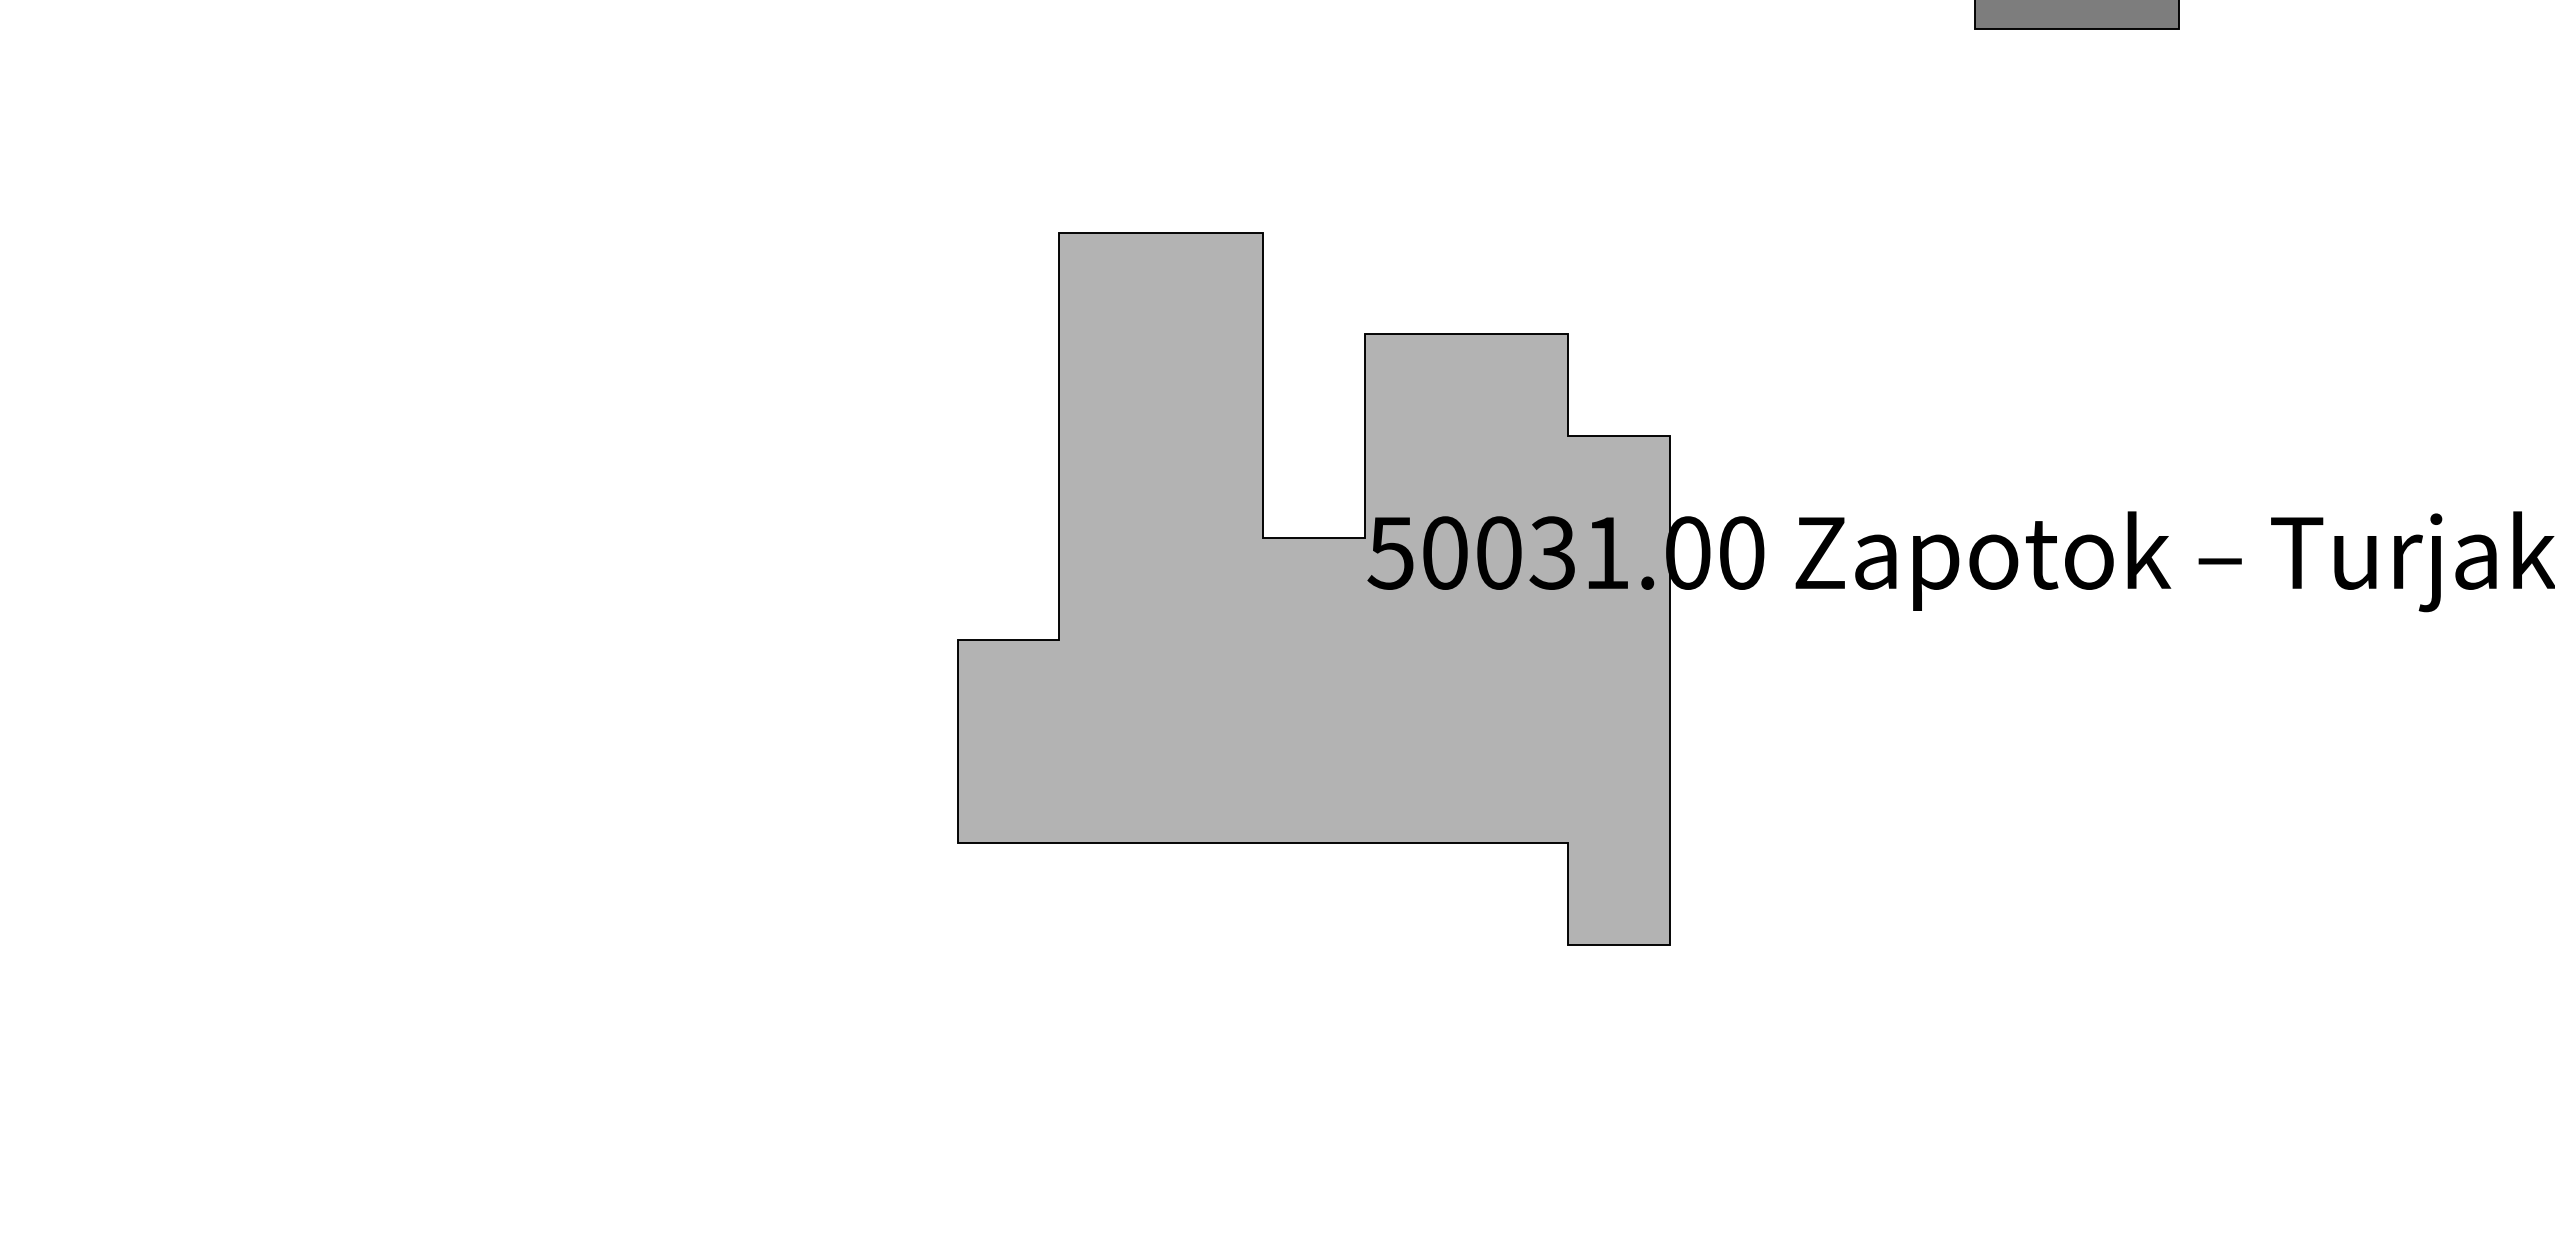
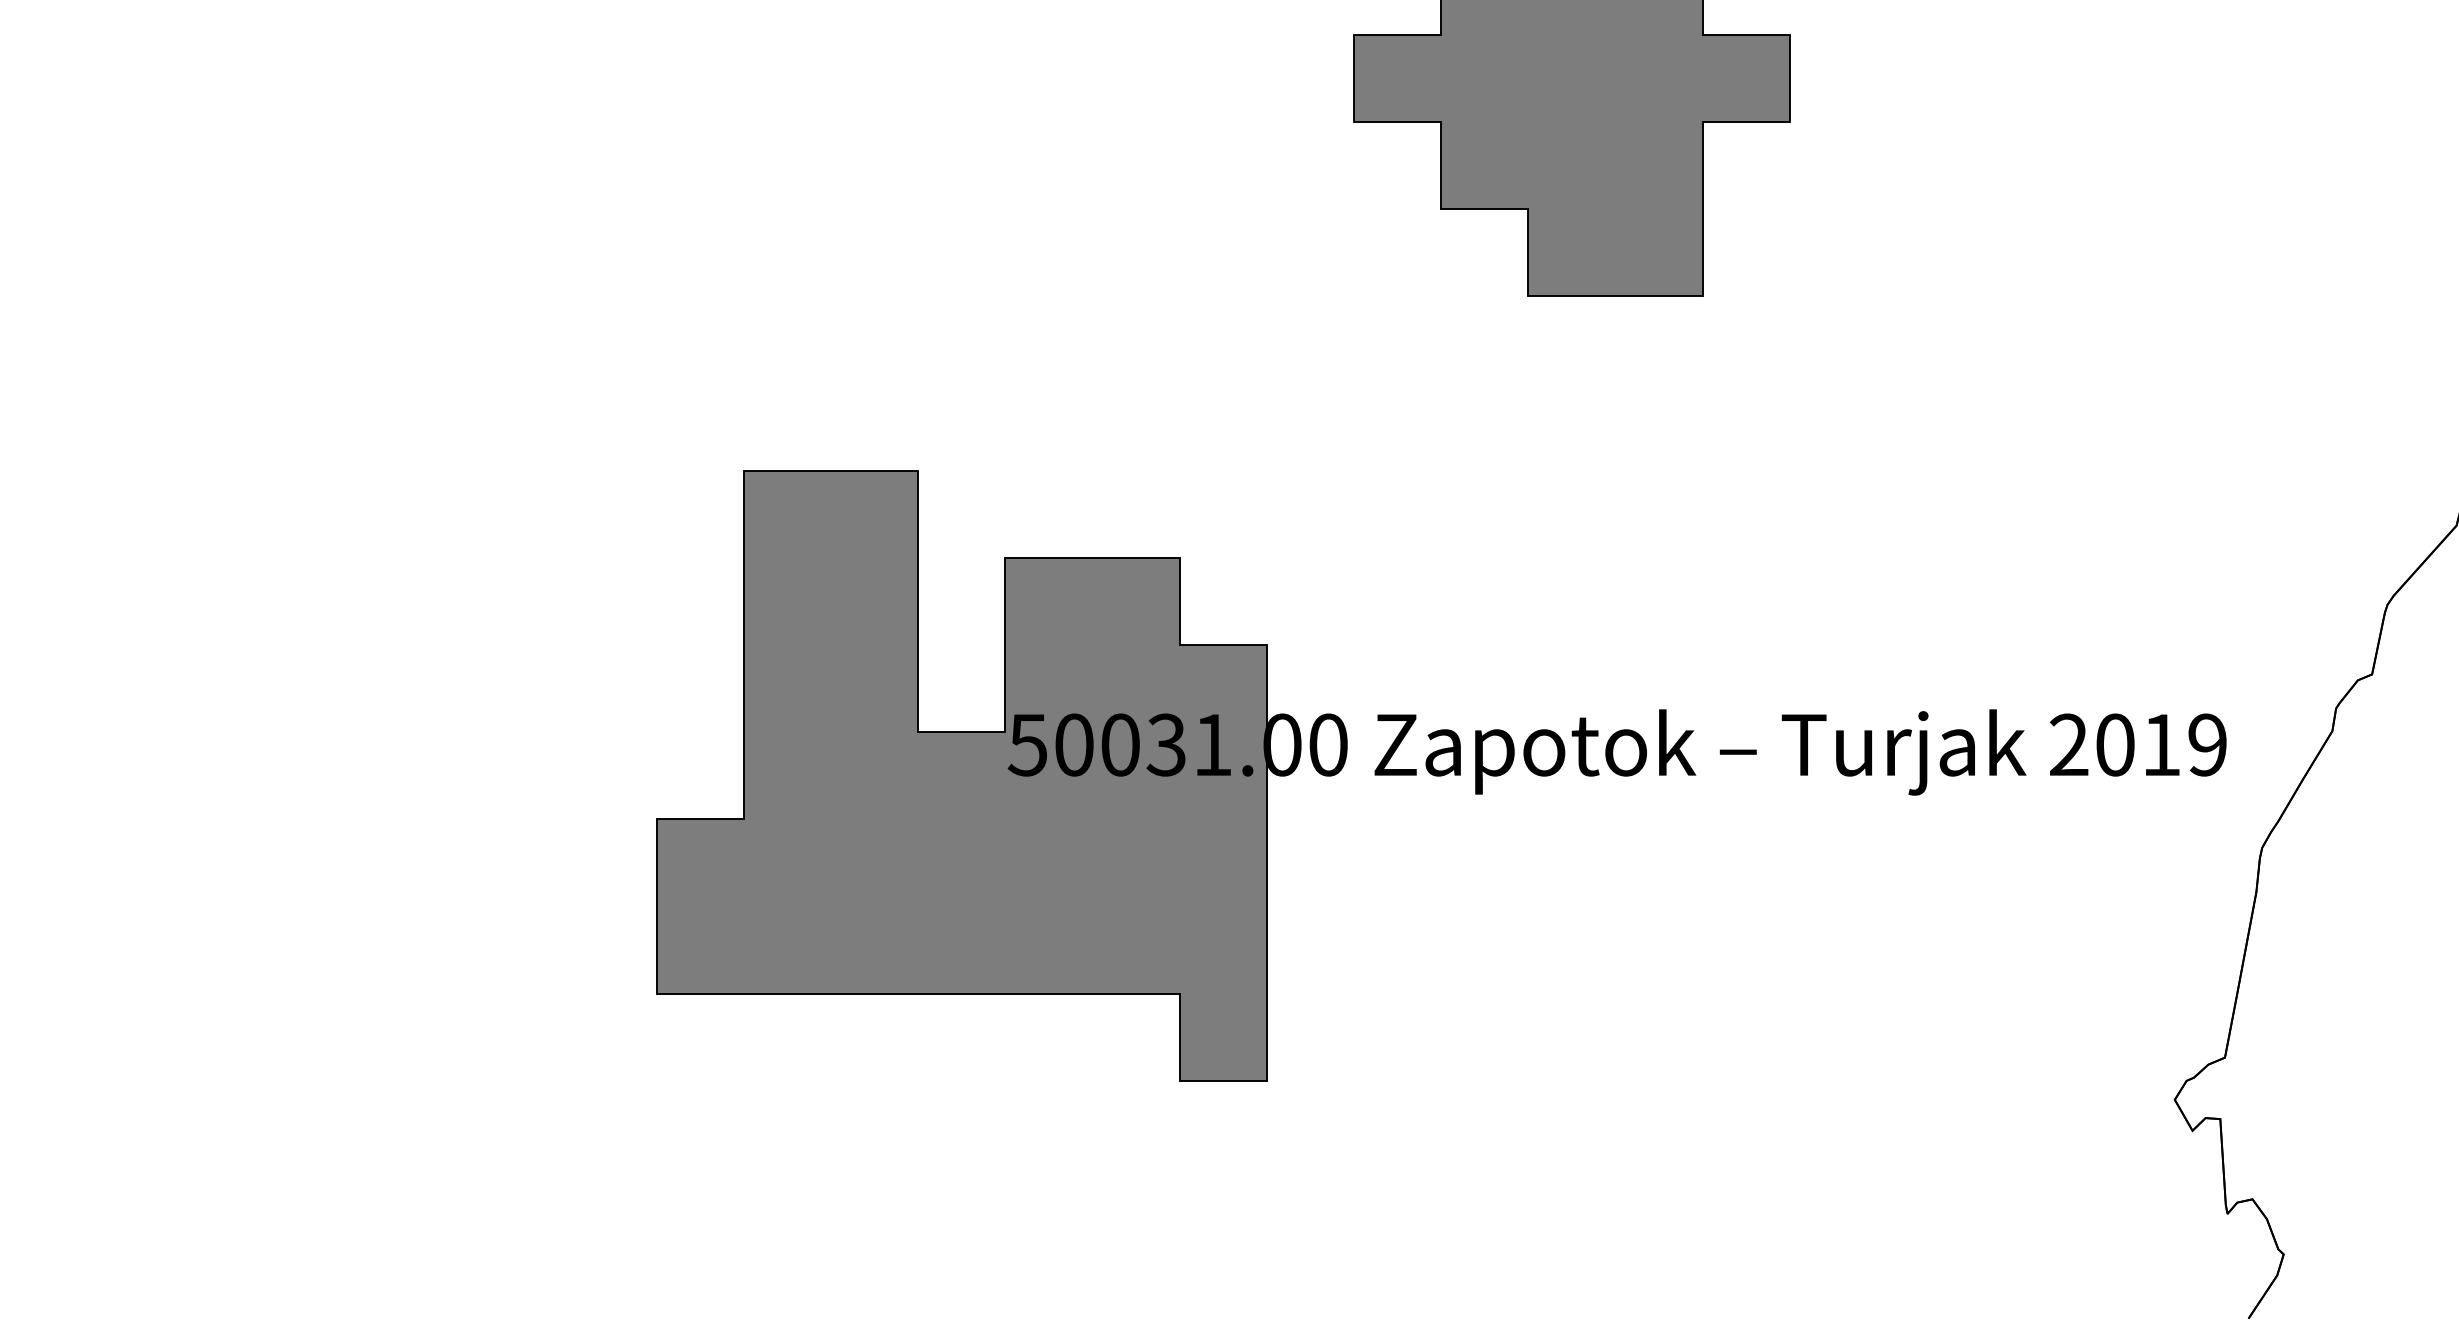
fill: (1313, 588) -> (961, 775), added

